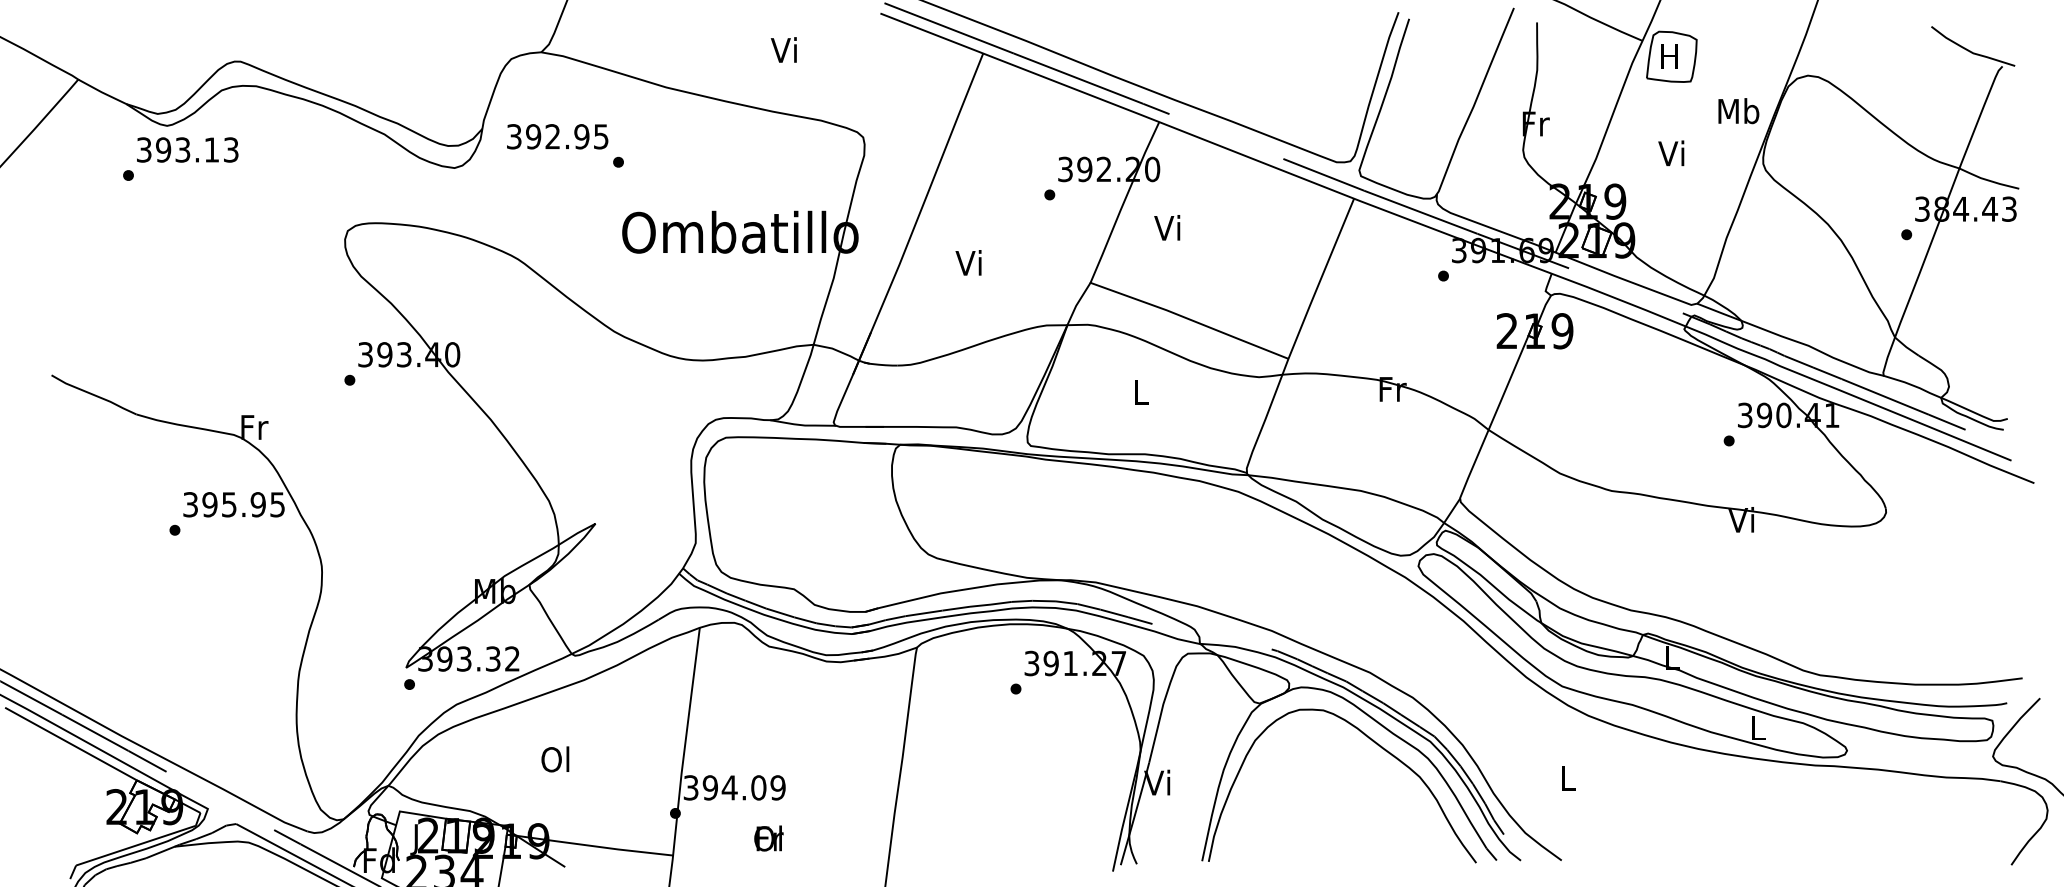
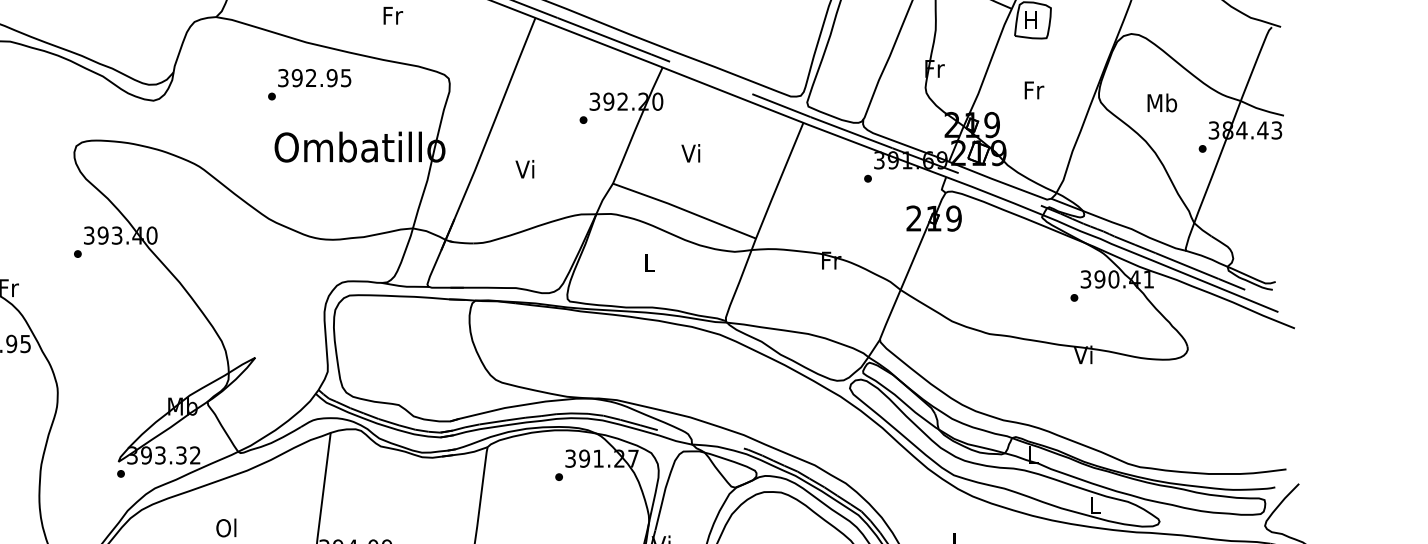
text: (785, 49) -> (392, 15), Vi -> Fr
text: (1738, 111) -> (1162, 103), moved
text: (557, 136) -> (314, 77), moved
text: (1672, 153) -> (1033, 90), Vi -> Fr
text: (1167, 227) -> (691, 153), moved

